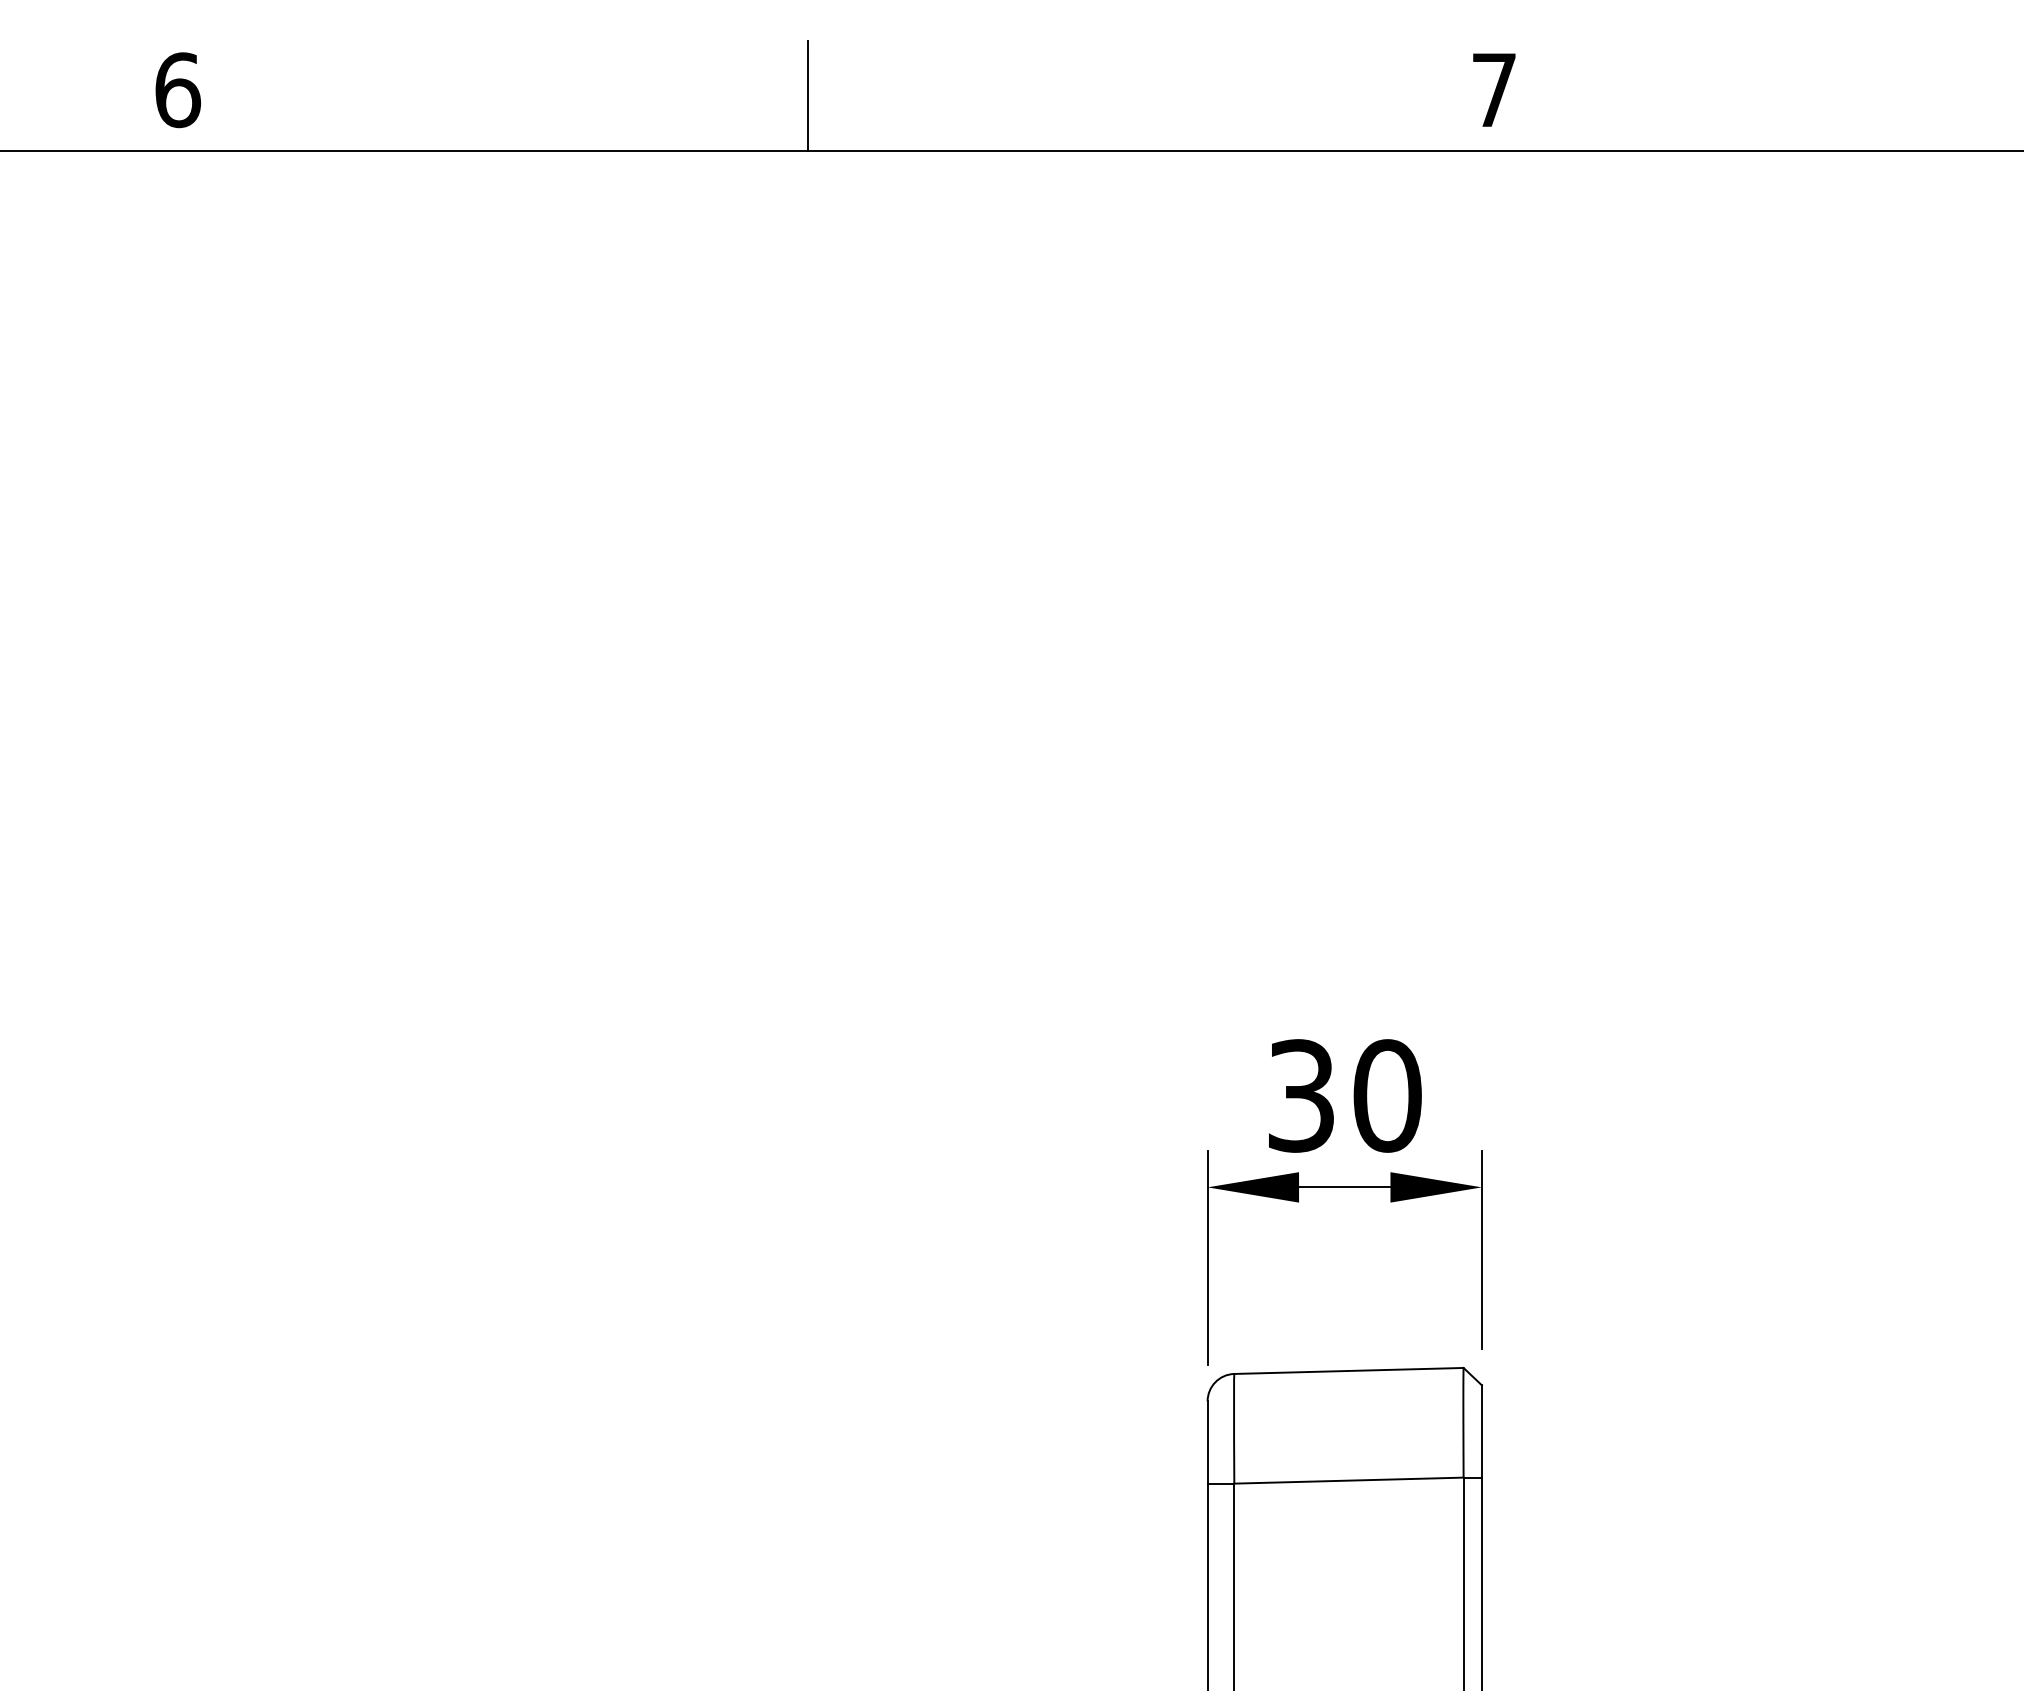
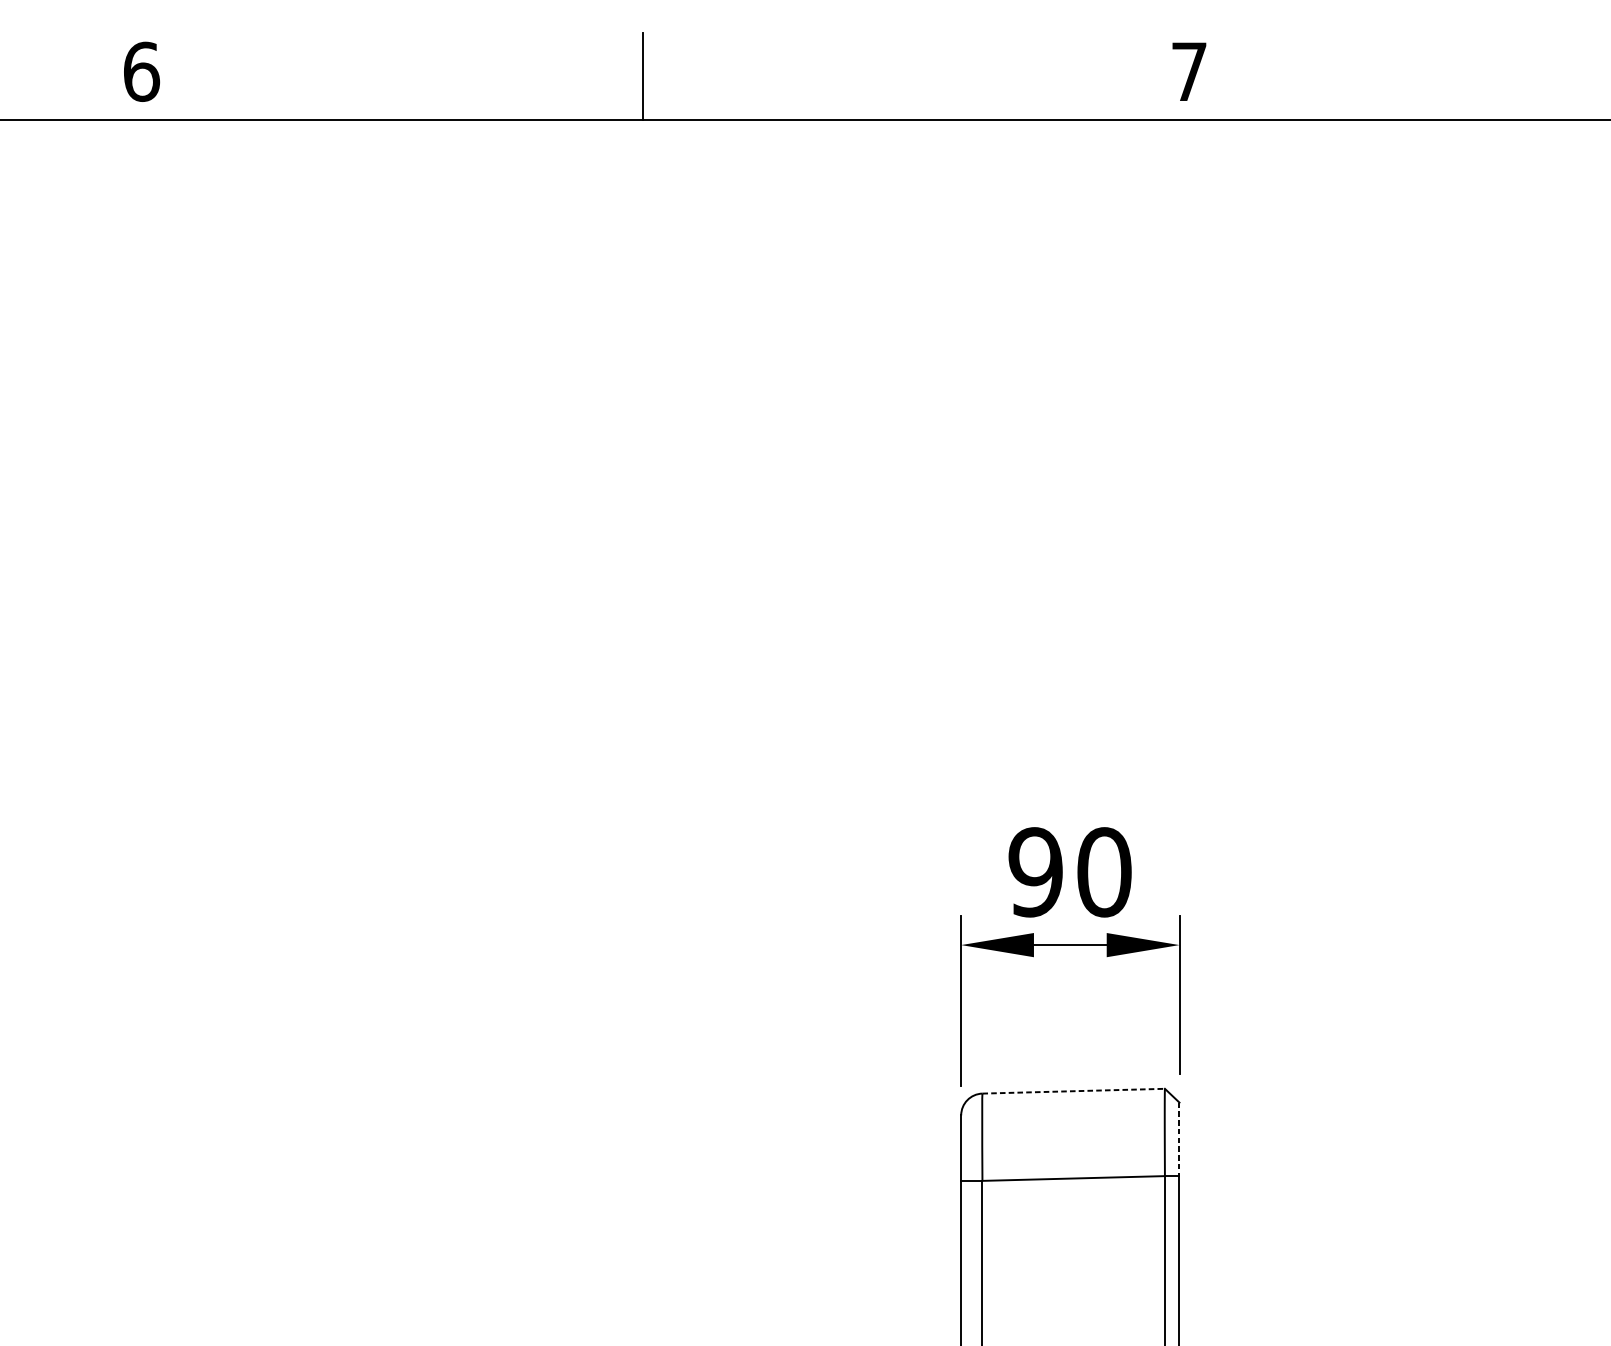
text: (1301, 1095) -> (1035, 871), 30 -> 90
line: (1348, 1370) -> (1073, 1090), solid -> dashed
line: (1481, 1431) -> (1179, 1139), solid -> dashed

